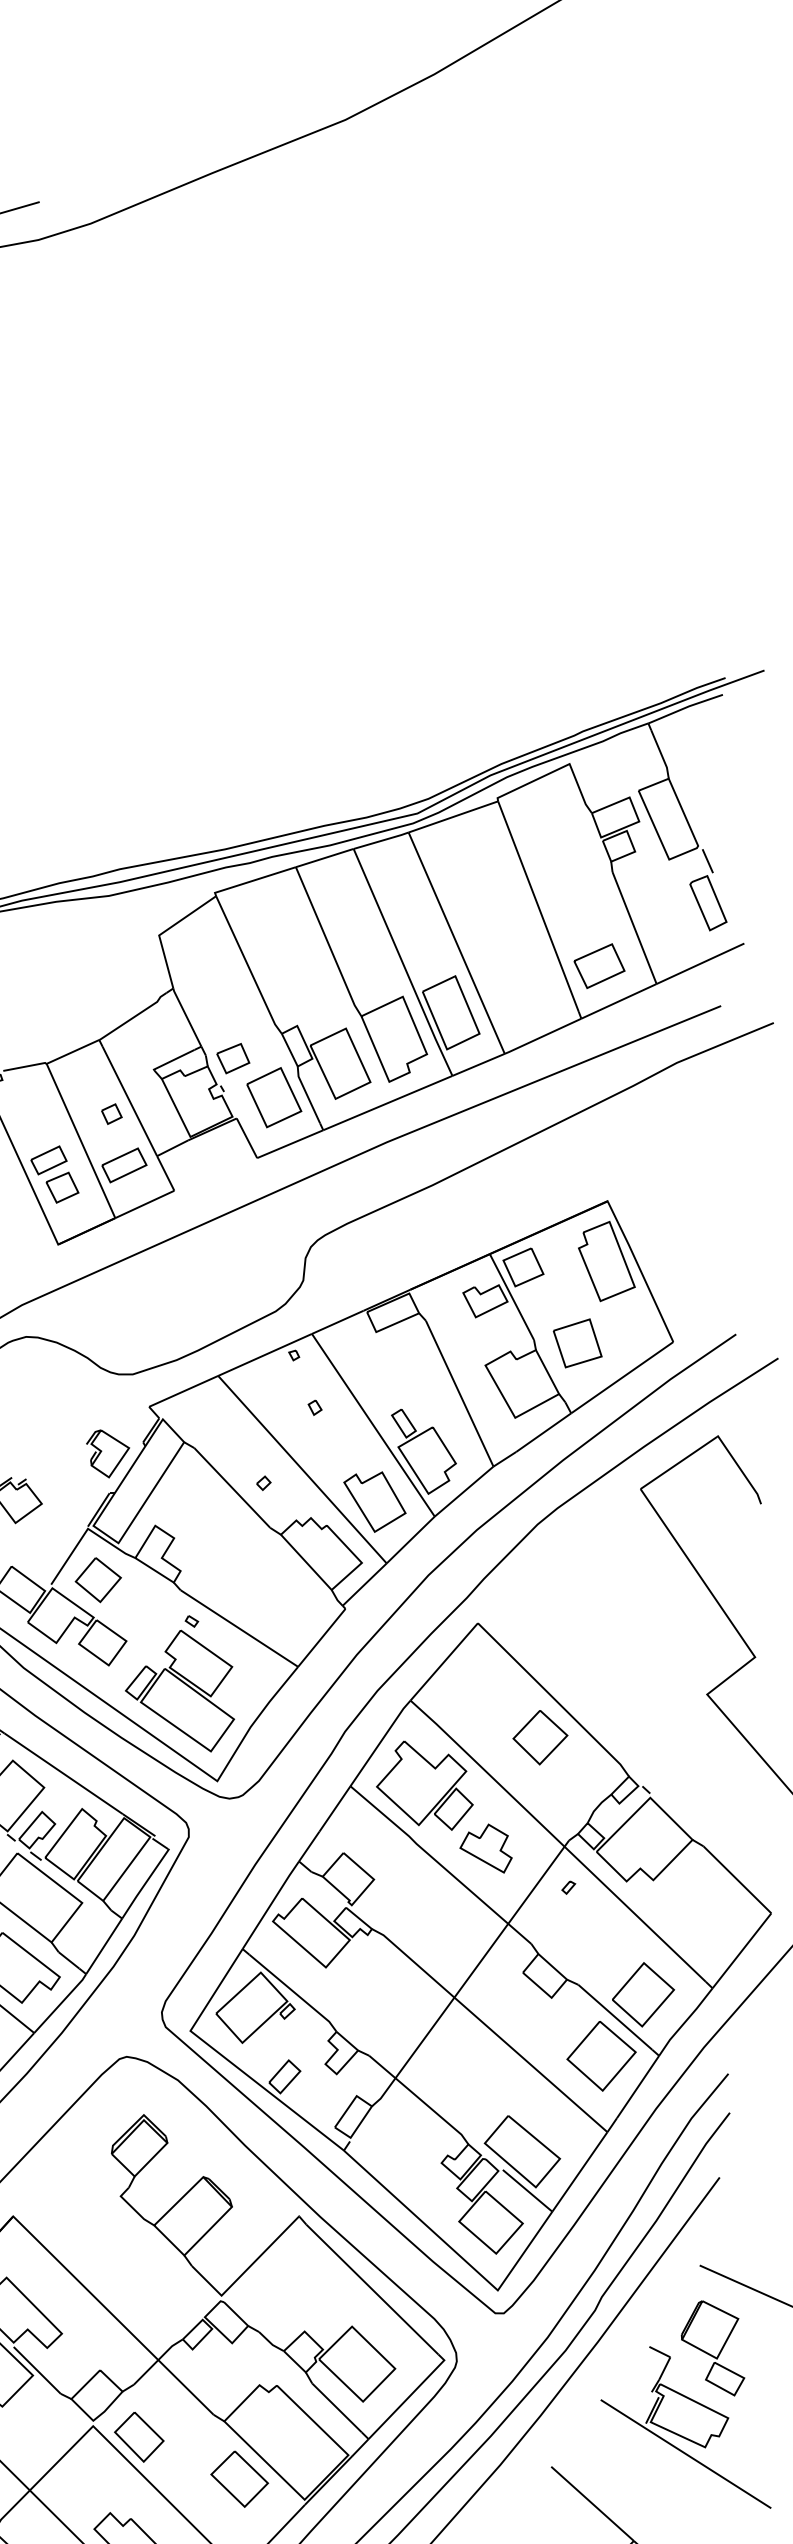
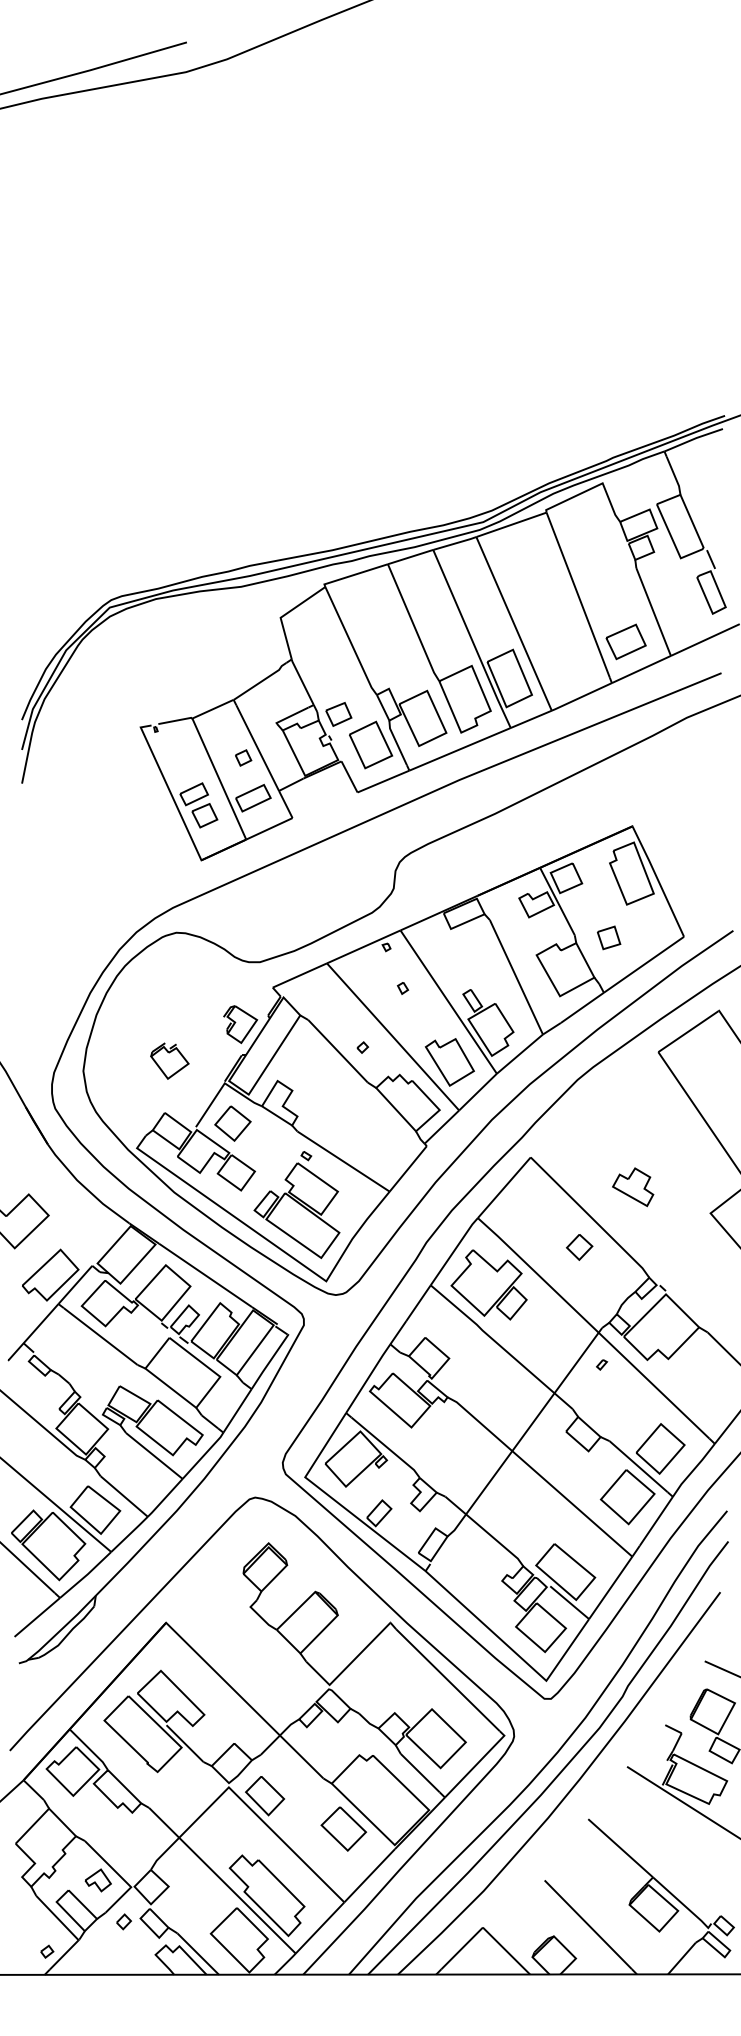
part: (577, 1342) -> (608, 937), size x0.6
part: (540, 1738) -> (579, 1247), size x0.6
part: (486, 1848) -> (633, 1187), moved

